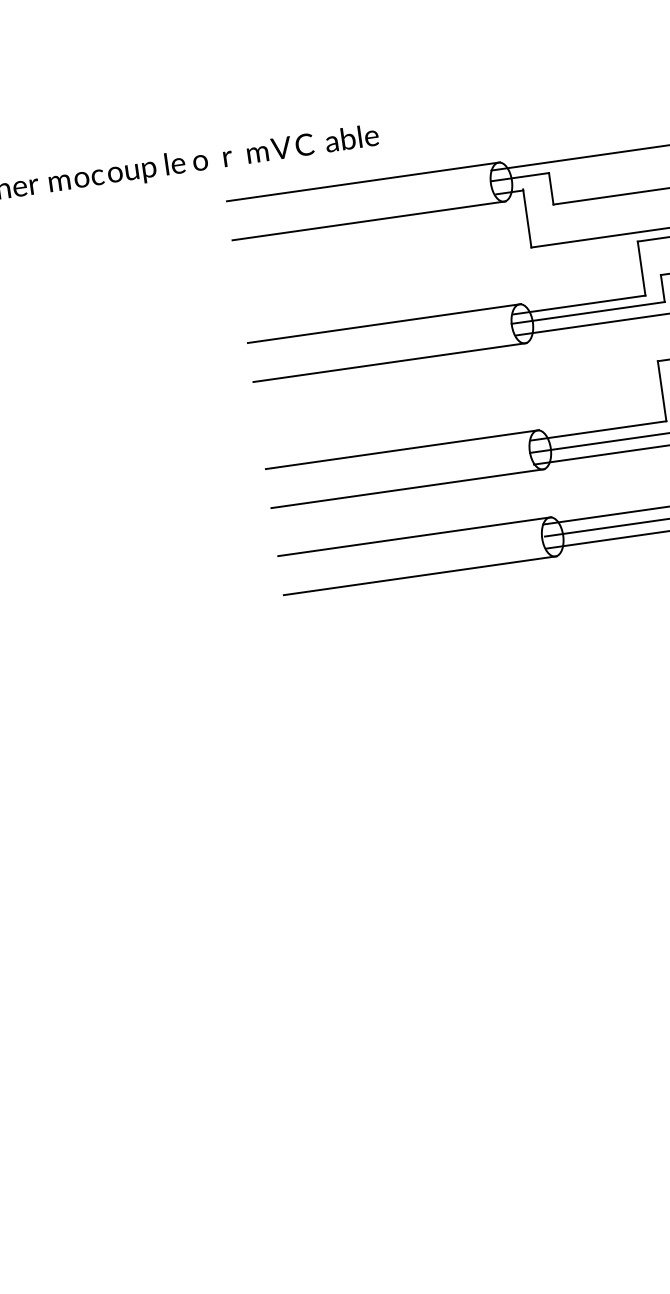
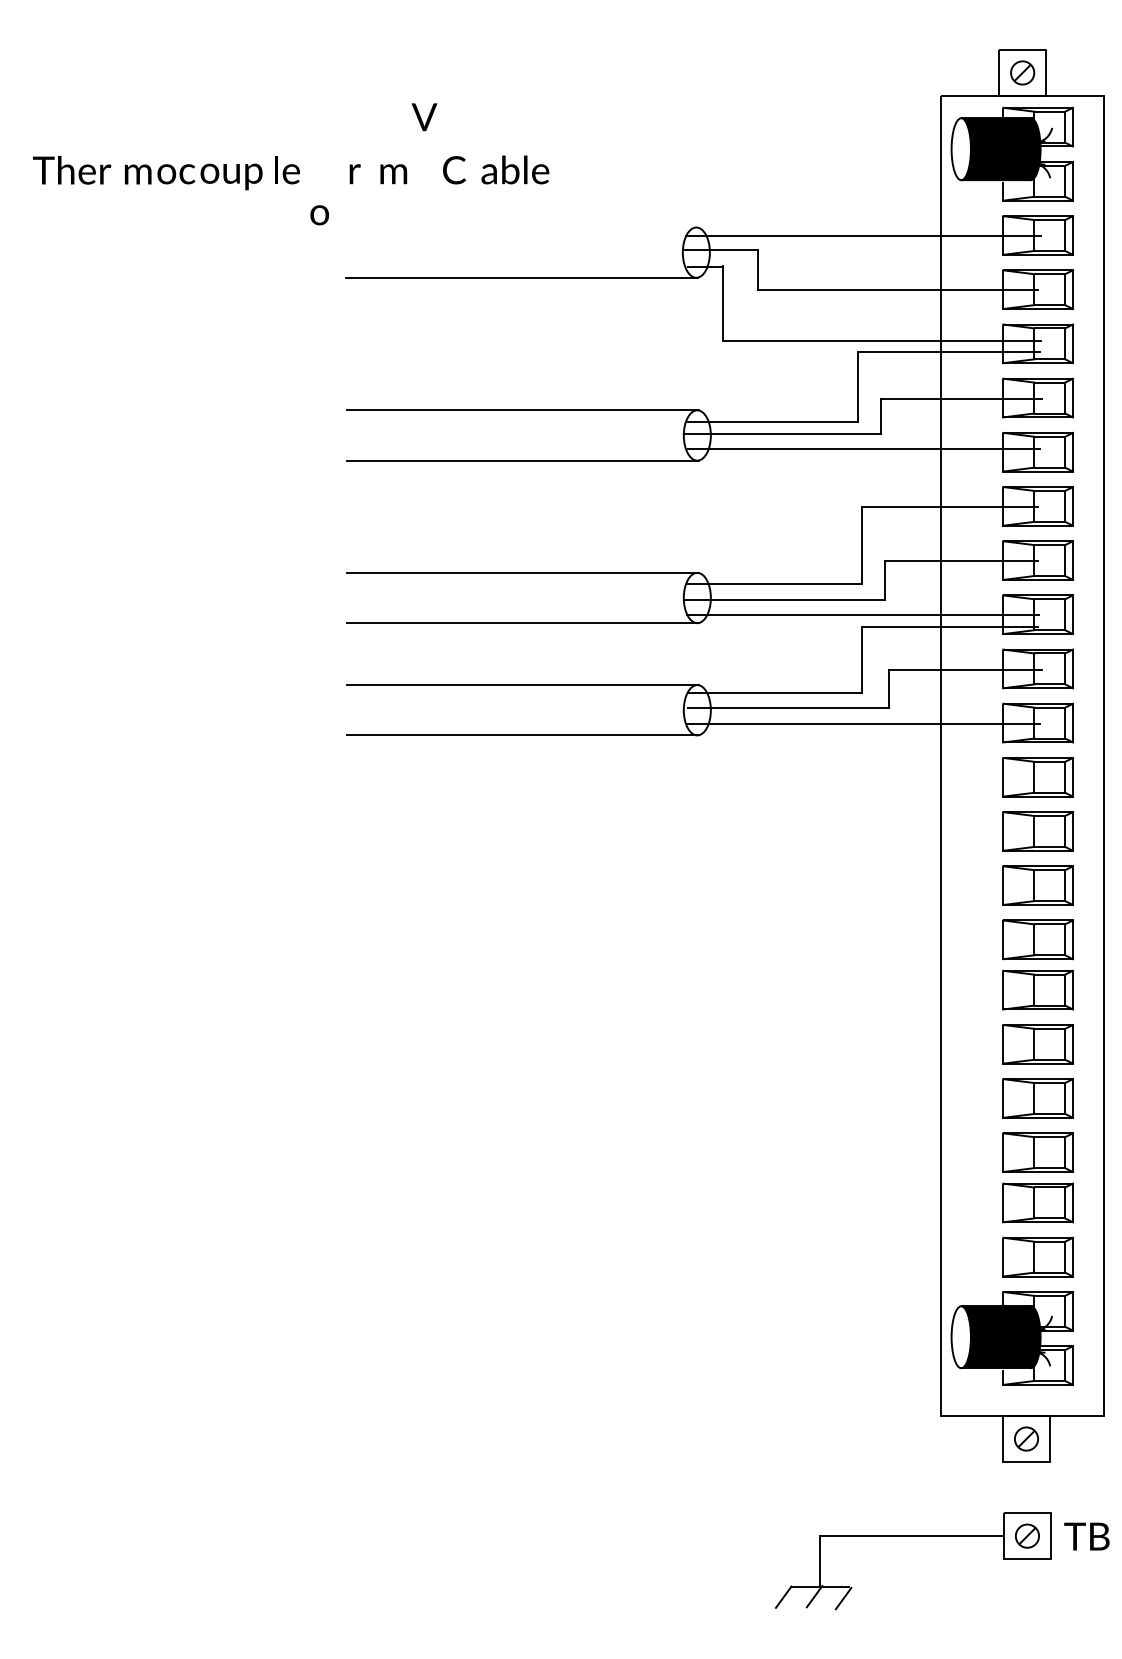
text: (281, 148) -> (424, 117), moved
text: (200, 163) -> (319, 215), moved
line: (363, 181) -> (522, 227), removed

